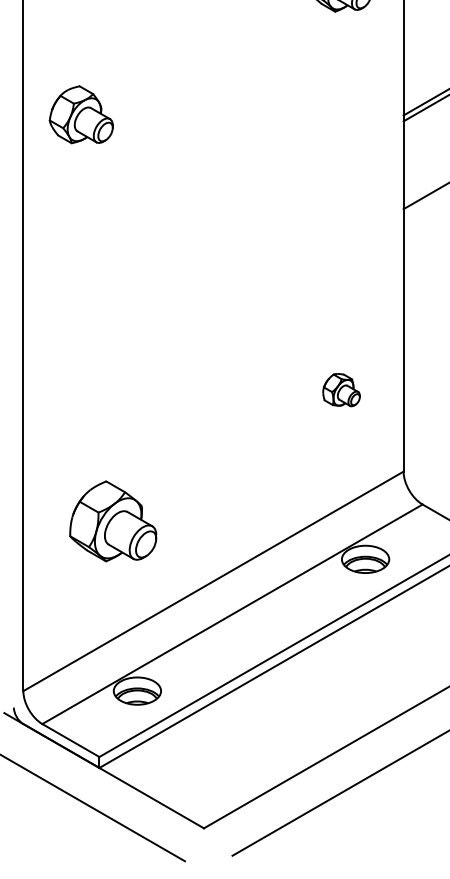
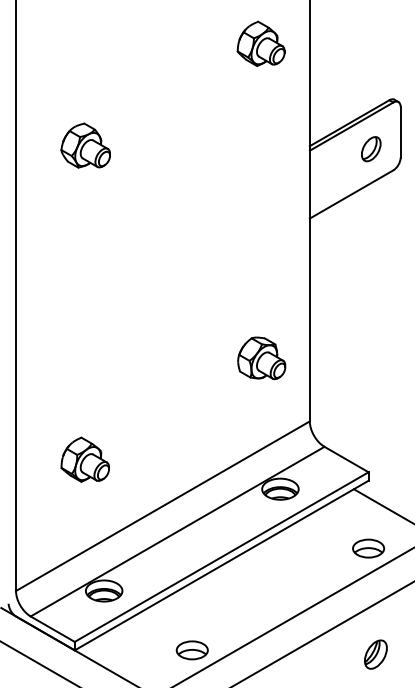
part: (80, 114) -> (85, 145), moved
part: (341, 390) -> (261, 358), size x1.67
part: (112, 520) -> (84, 459), size x0.71
part: (250, 768) -> (191, 650), added

